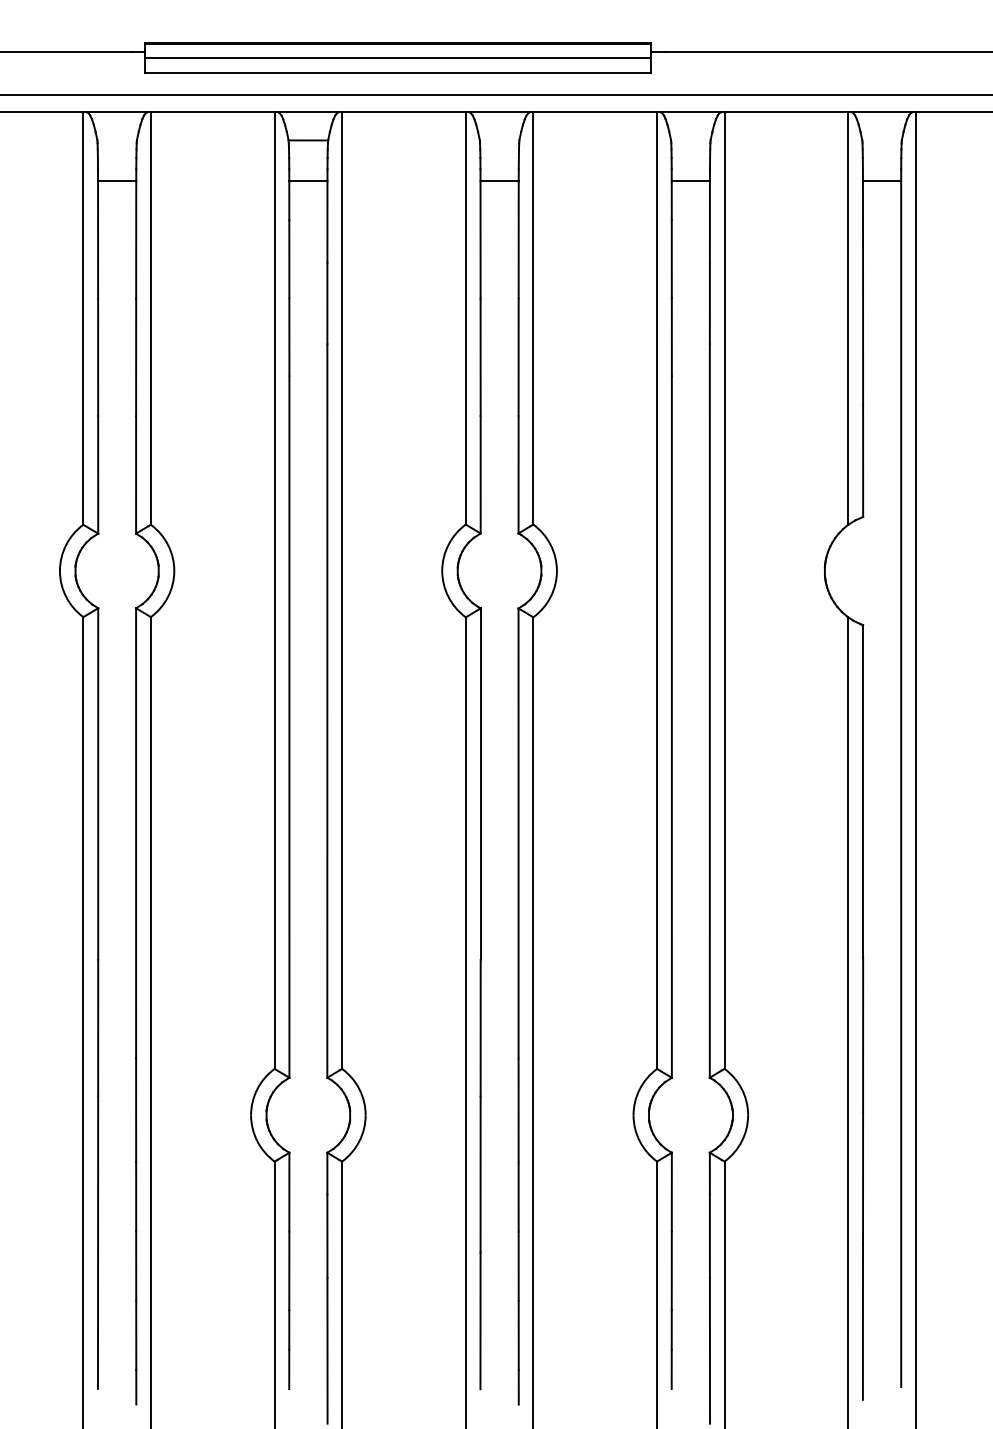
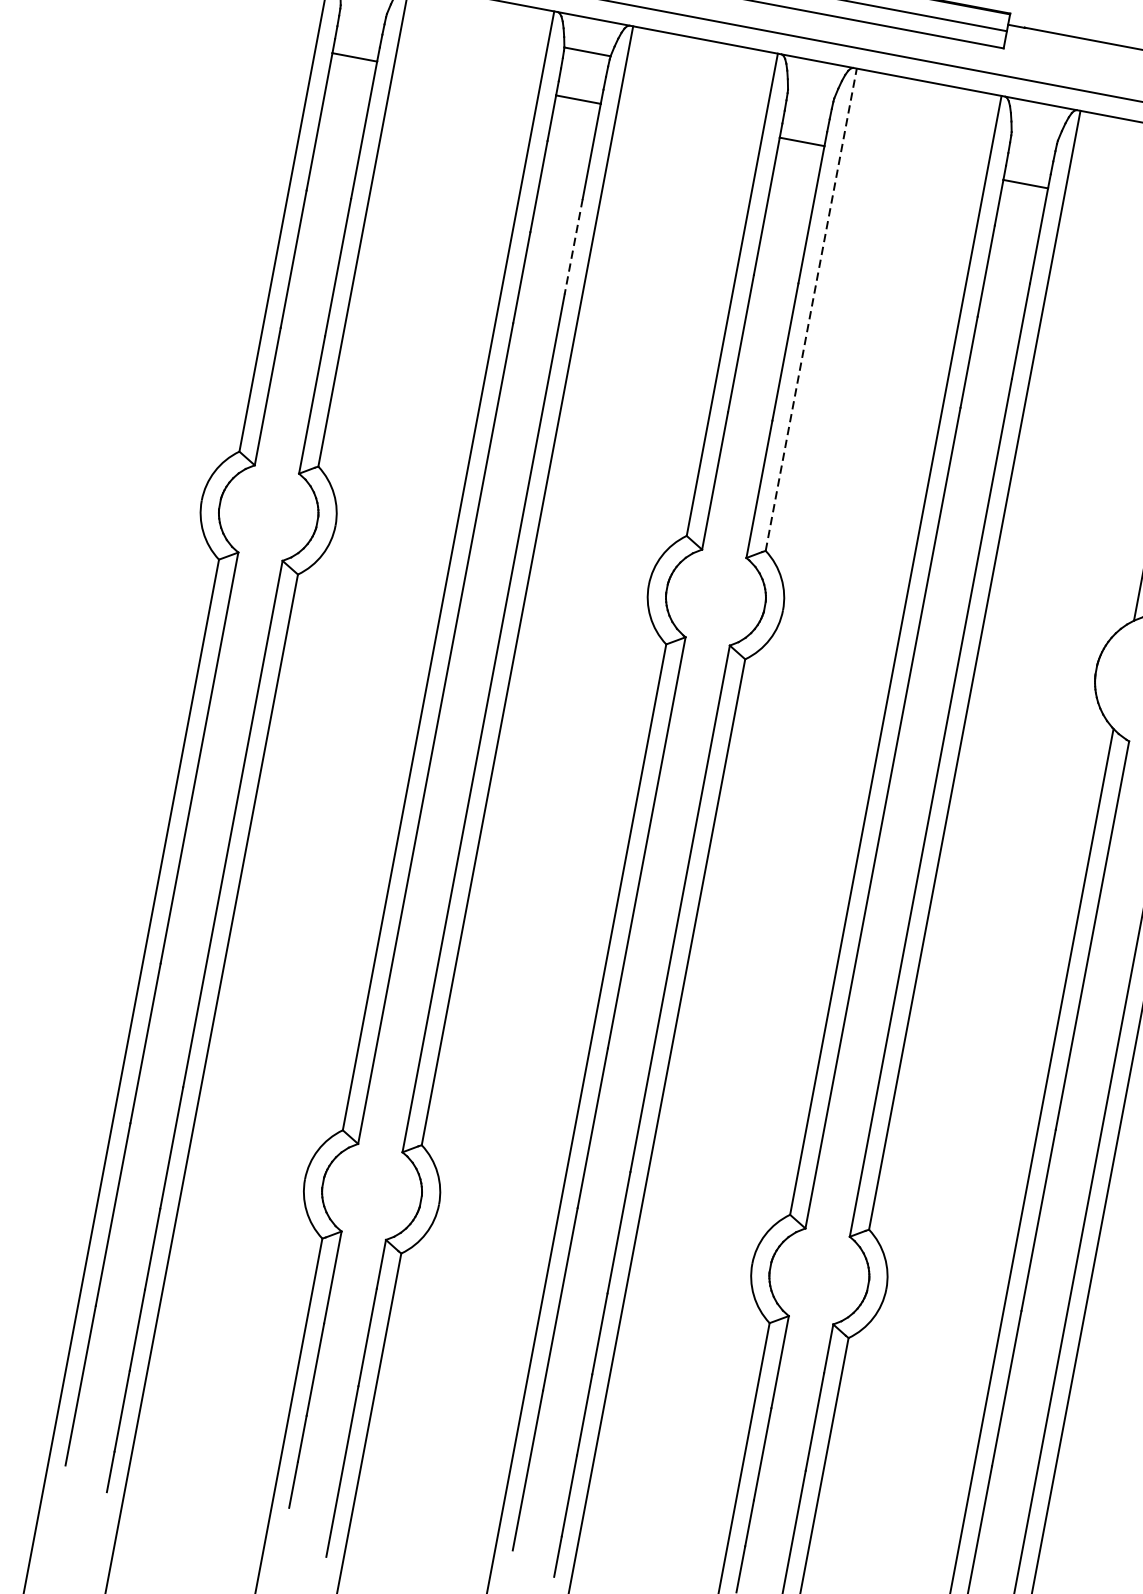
line: (327, 303) -> (573, 246), solid -> dashed
line: (533, 317) -> (811, 308), solid -> dashed

